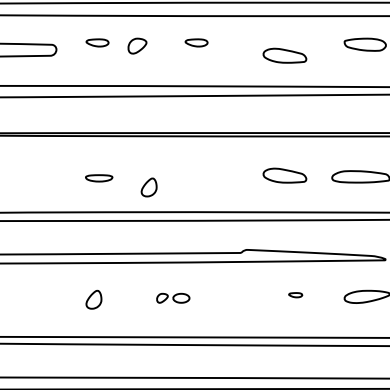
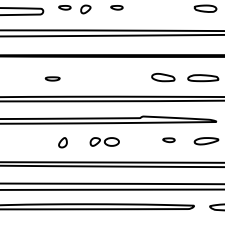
part: (285, 55) -> (163, 14), removed
part: (98, 177) -> (52, 78), moved
part: (148, 187) -> (91, 83), removed
part: (294, 295) -> (168, 140), size x1.67
part: (172, 297) -> (104, 141), size x1.67

